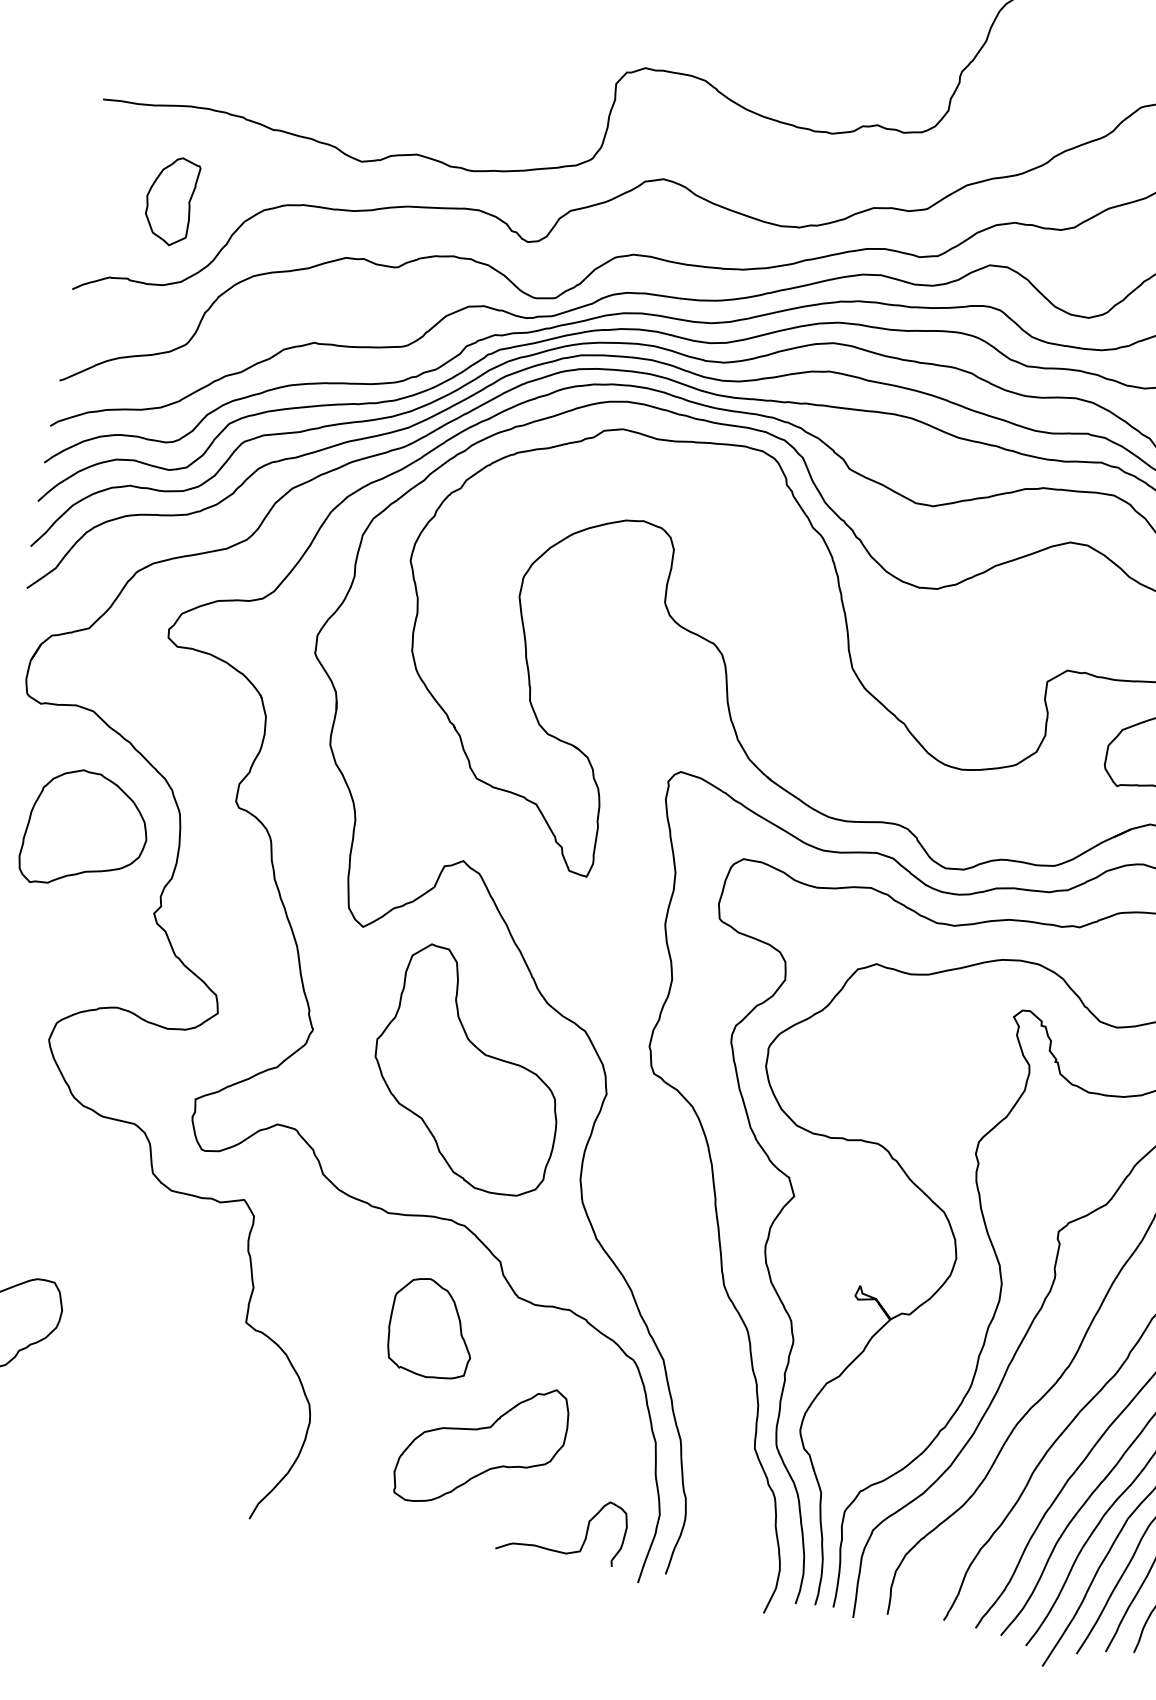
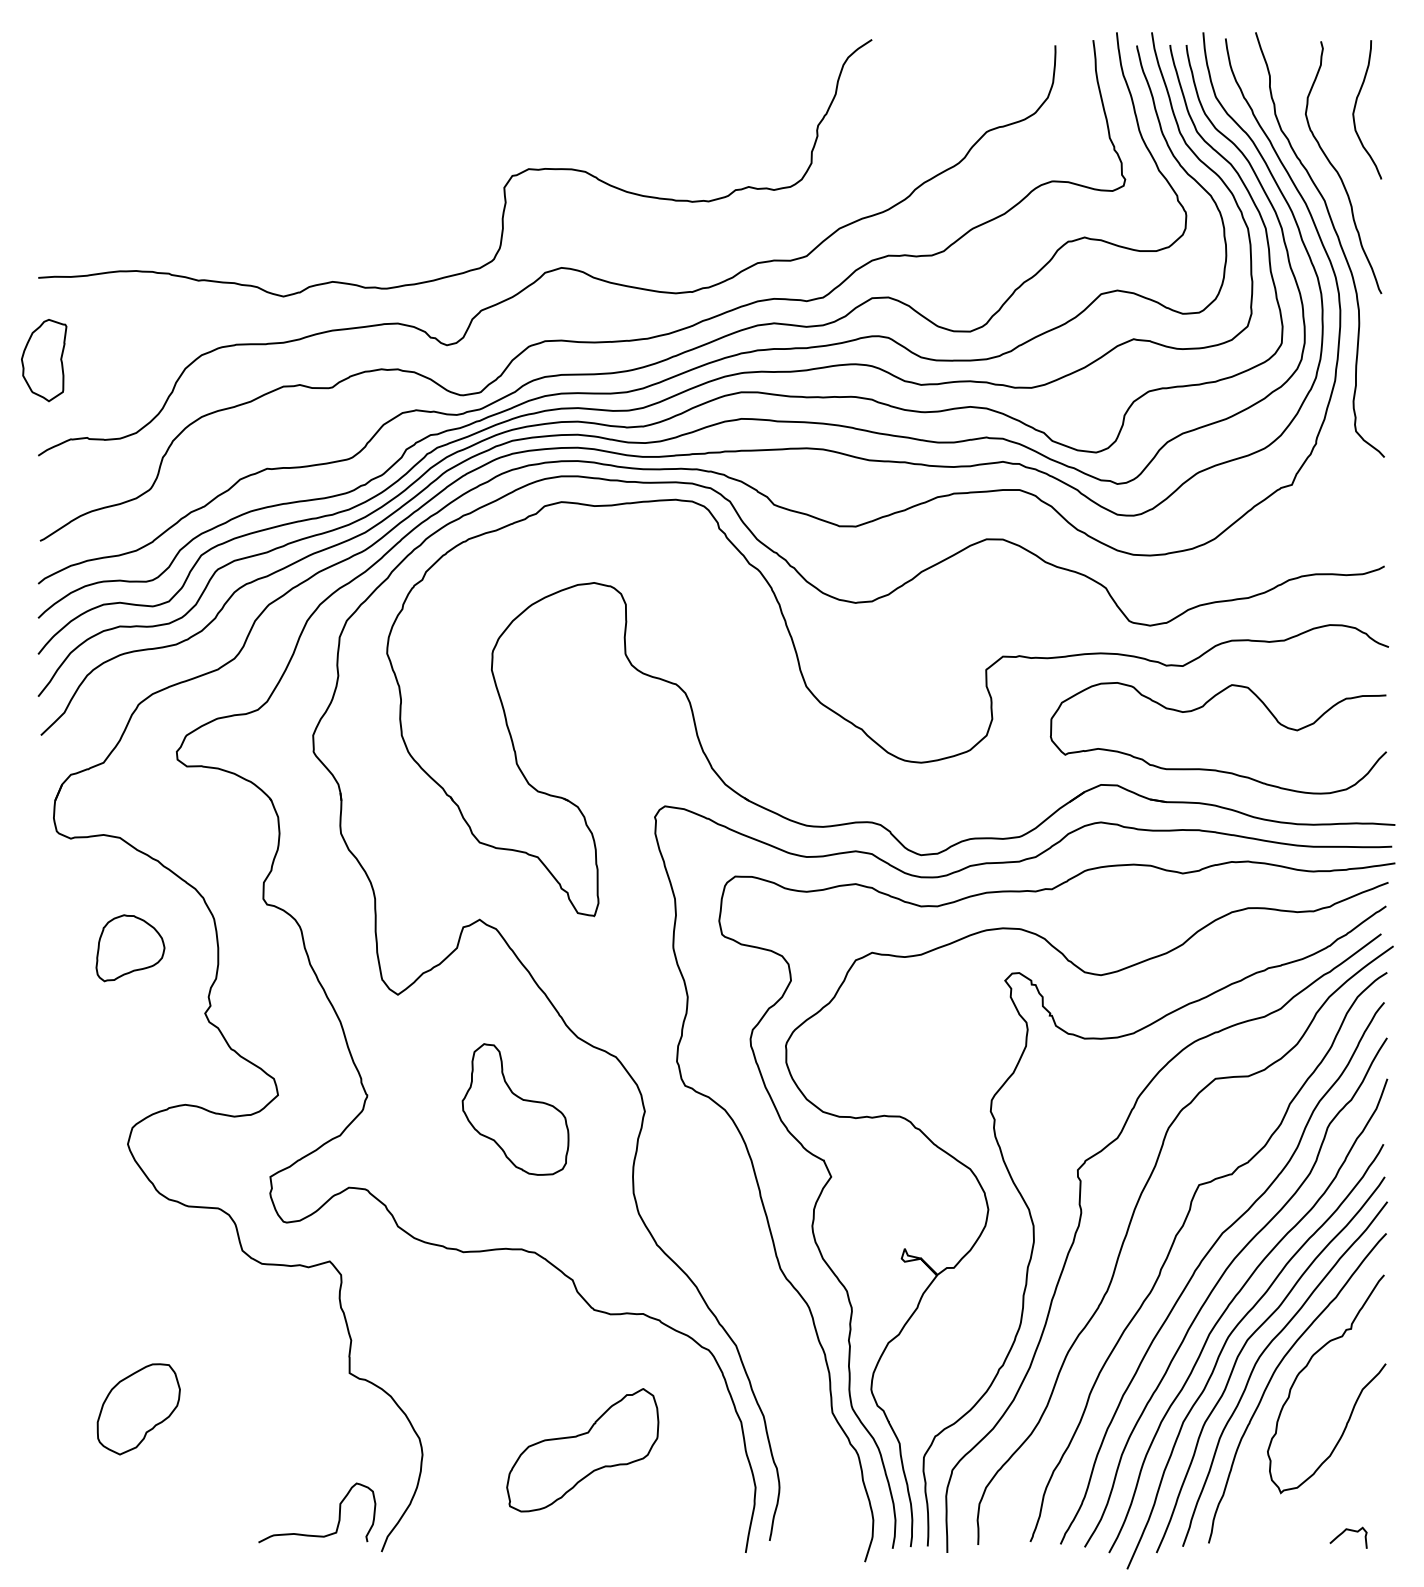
part: (171, 200) -> (44, 360), moved
part: (85, 831) -> (130, 948), size x0.6
part: (468, 1069) -> (515, 1109), size x0.6
part: (432, 1328) -> (520, 1351), removed
curve: (585, 1533) -> (338, 1515), moved

